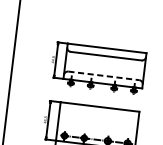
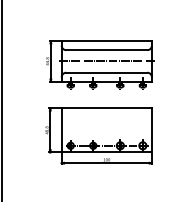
line: (104, 66) -> (106, 61), added
line: (103, 75) -> (106, 72), dashed -> solid

